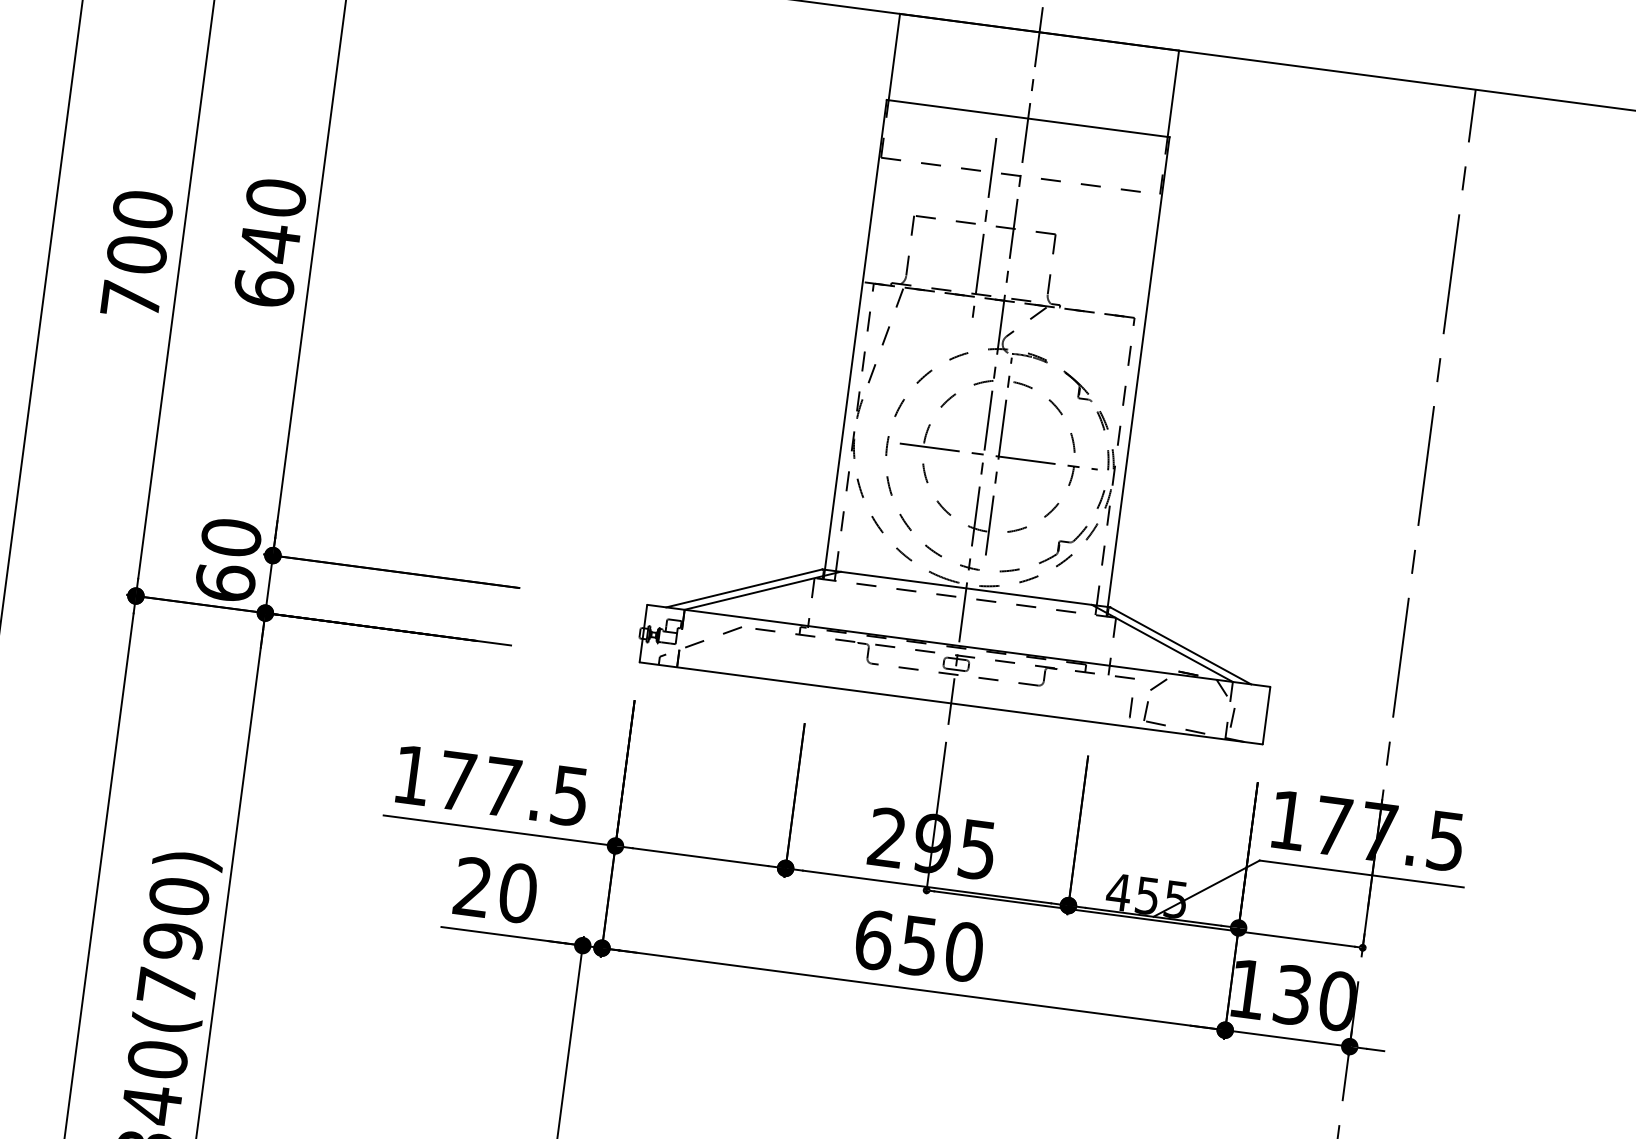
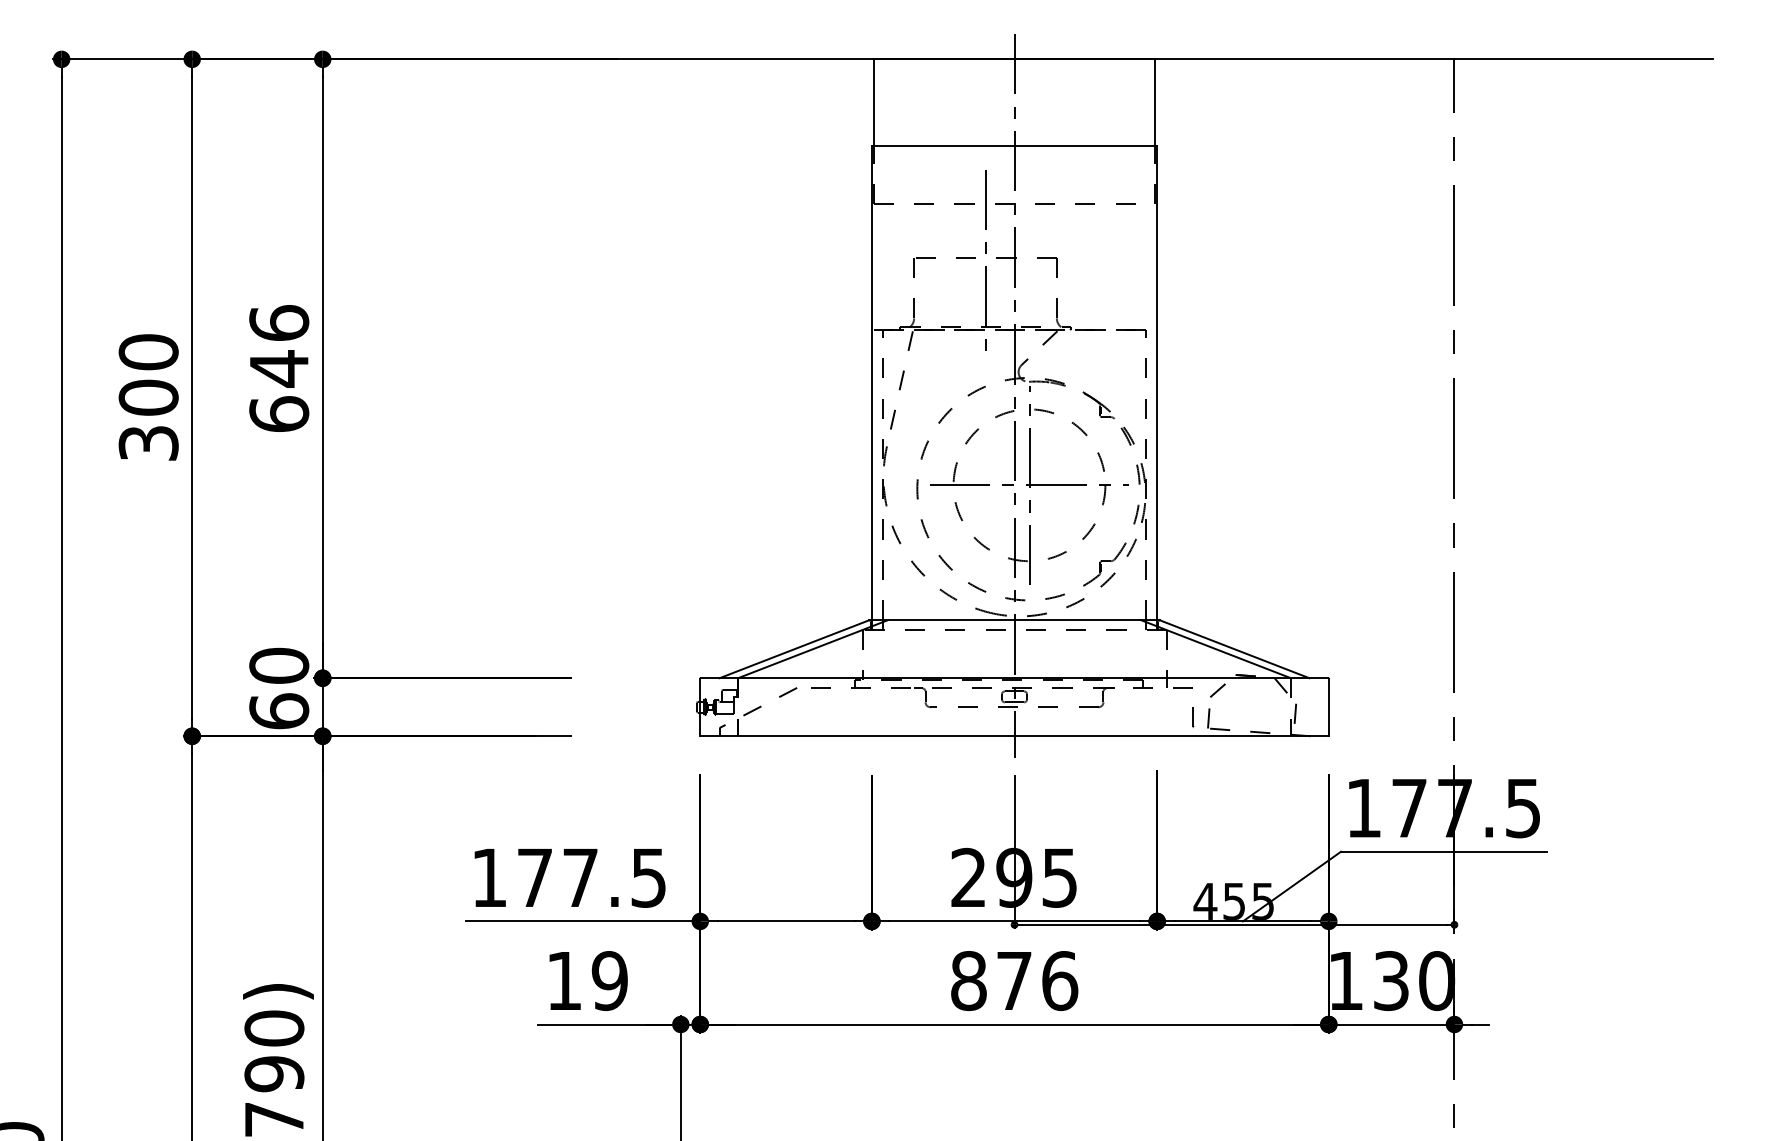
text: (276, 198) -> (279, 323), 640 -> 646
text: (130, 300) -> (148, 443), 700 -> 300
text: (495, 890) -> (587, 981), 20 -> 19
text: (919, 946) -> (1014, 981), 650 -> 876

